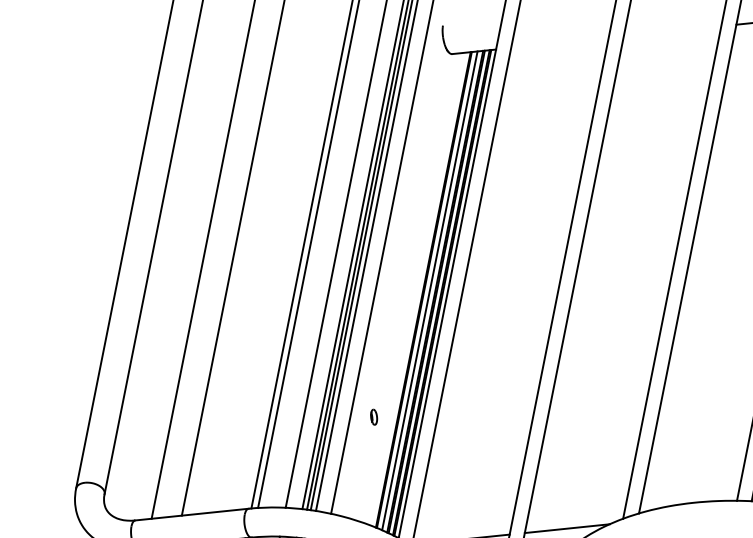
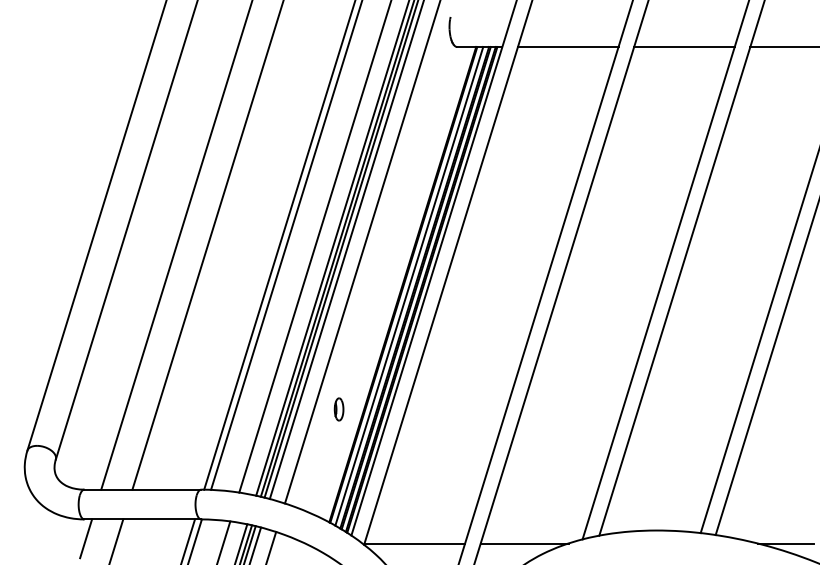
line: (672, 31) -> (684, 47), added
line: (559, 43) -> (567, 47), added
part: (373, 417) -> (338, 409), size x1.43

